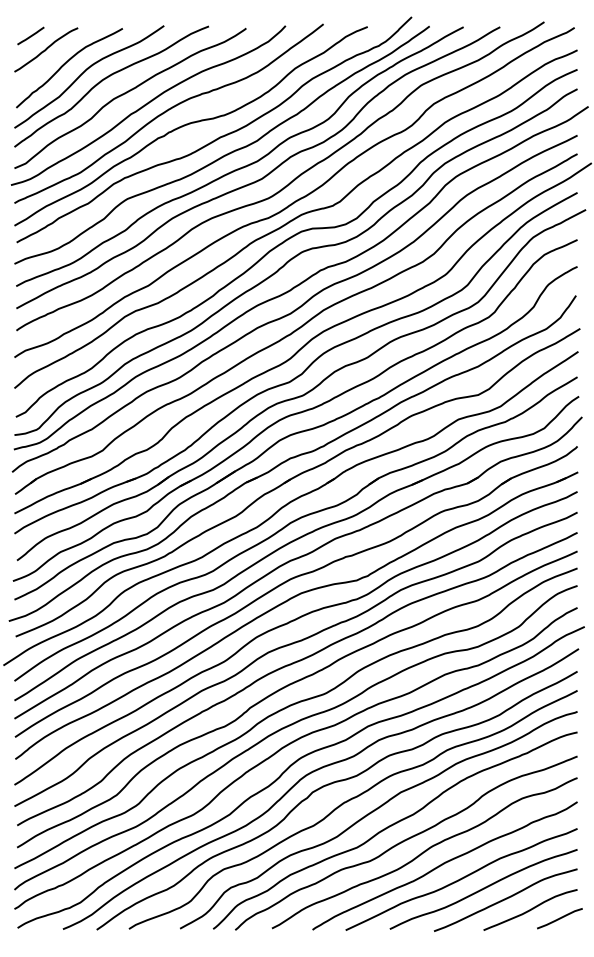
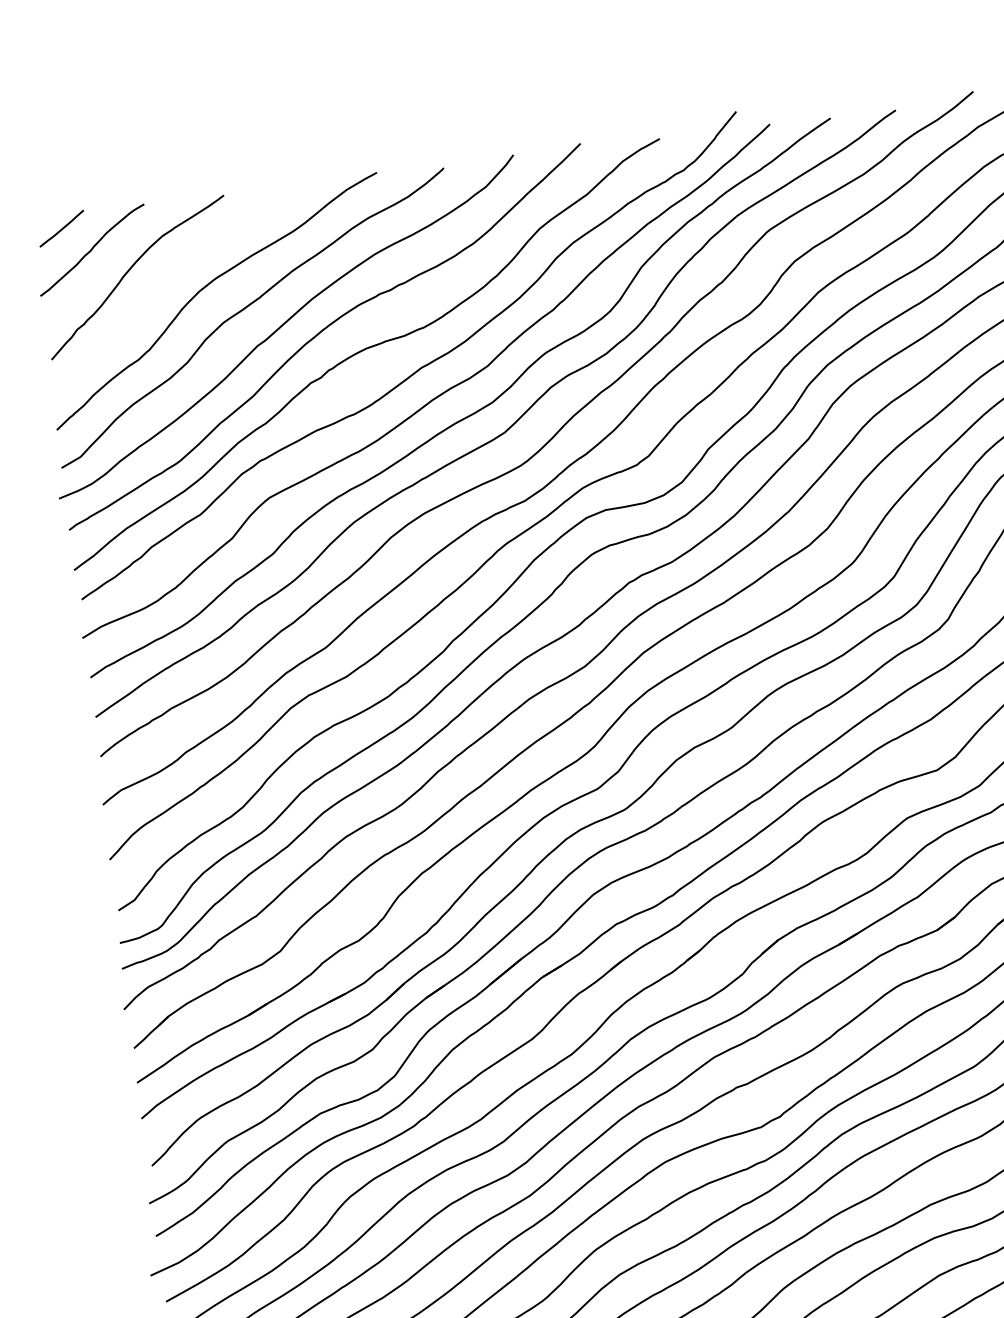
curve: (86, 71) -> (168, 279), removed

